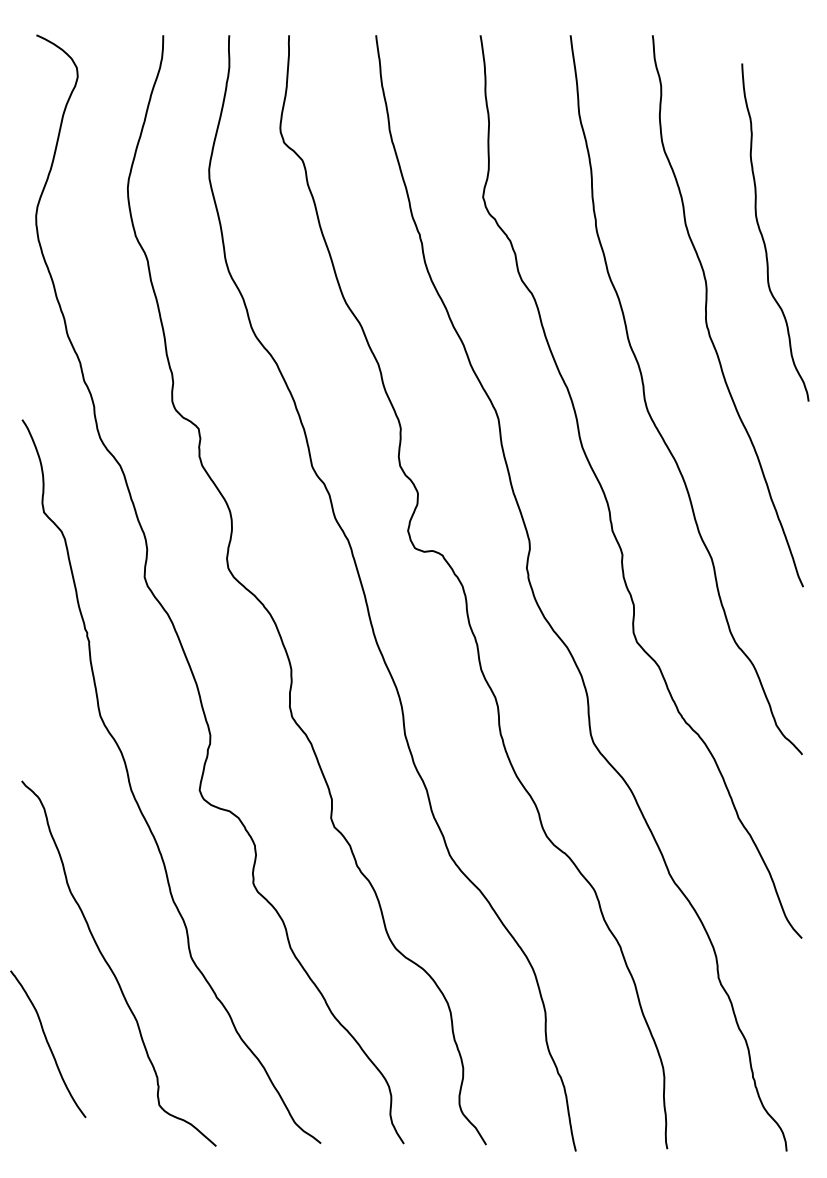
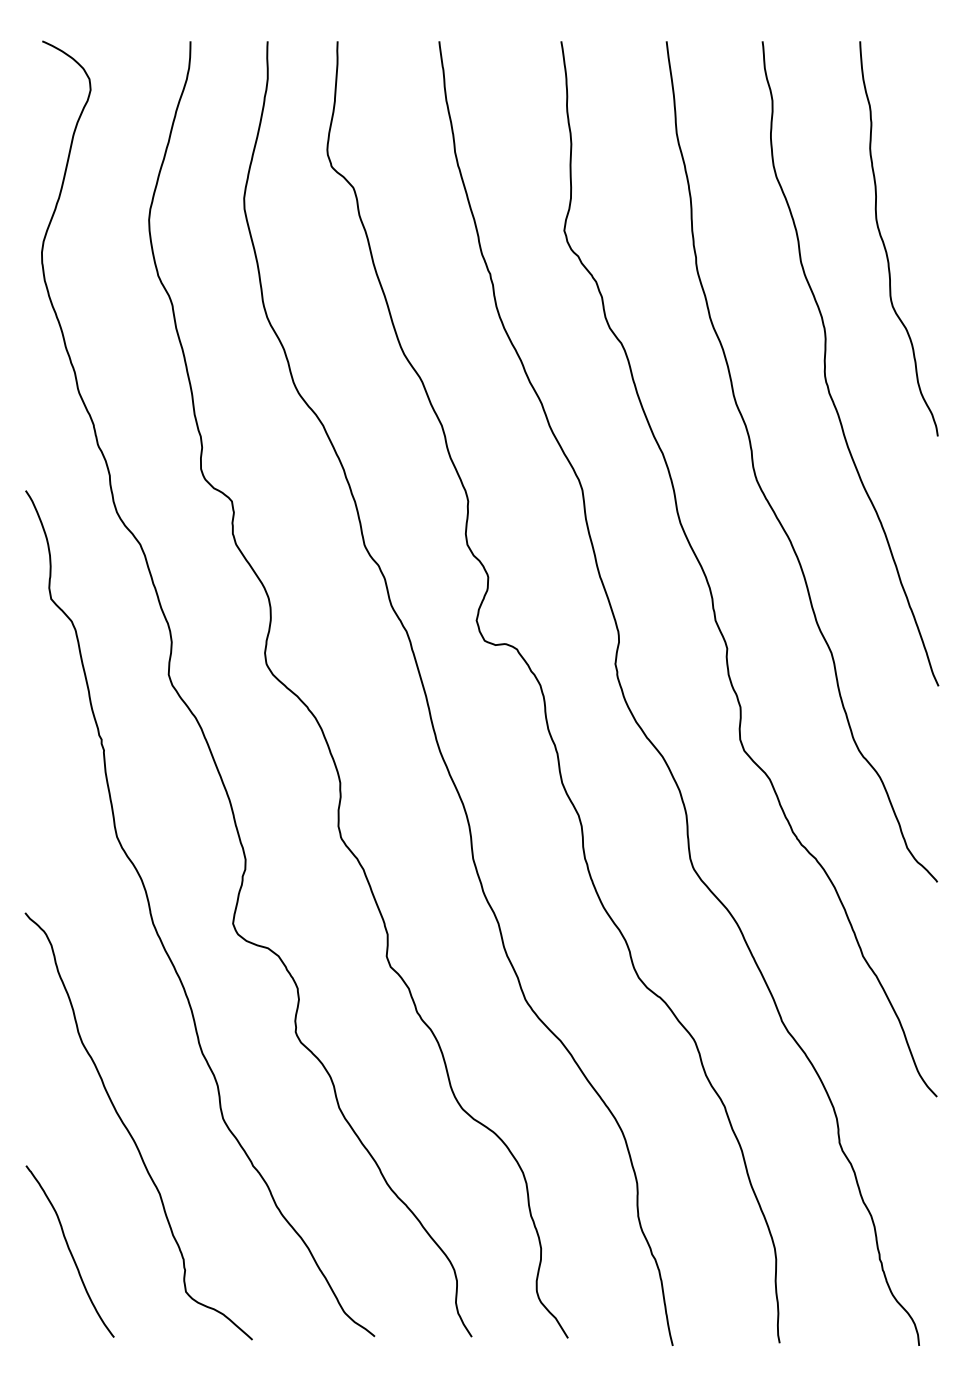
curve: (763, 235) -> (884, 242), moved
curve: (47, 1044) -> (69, 1251), moved

